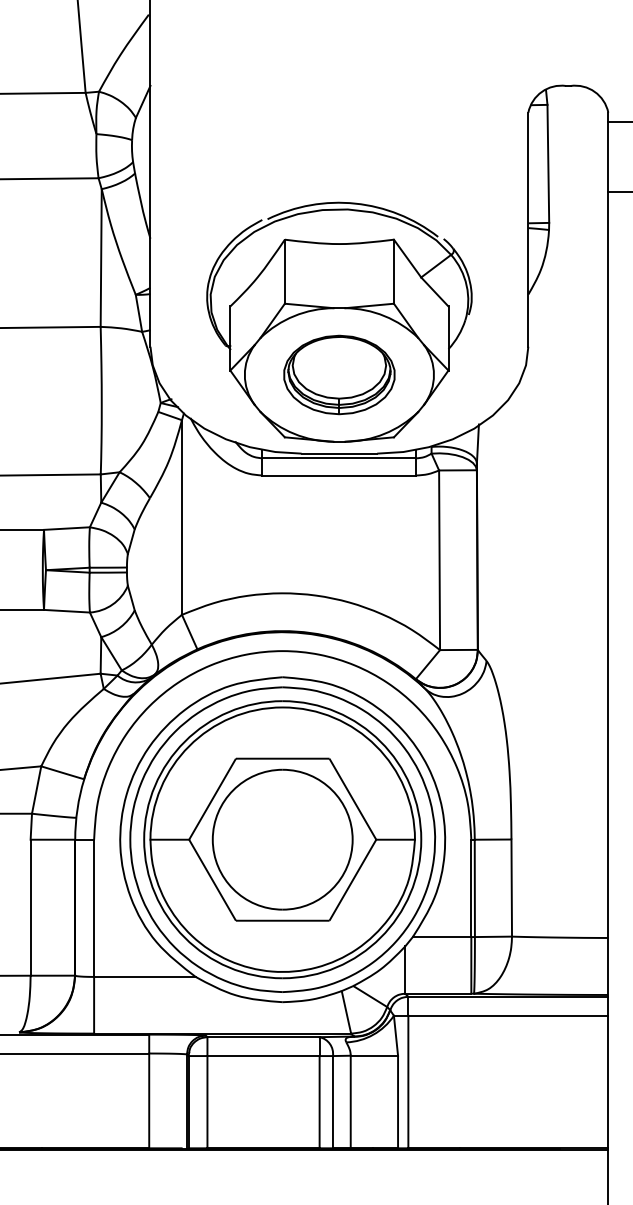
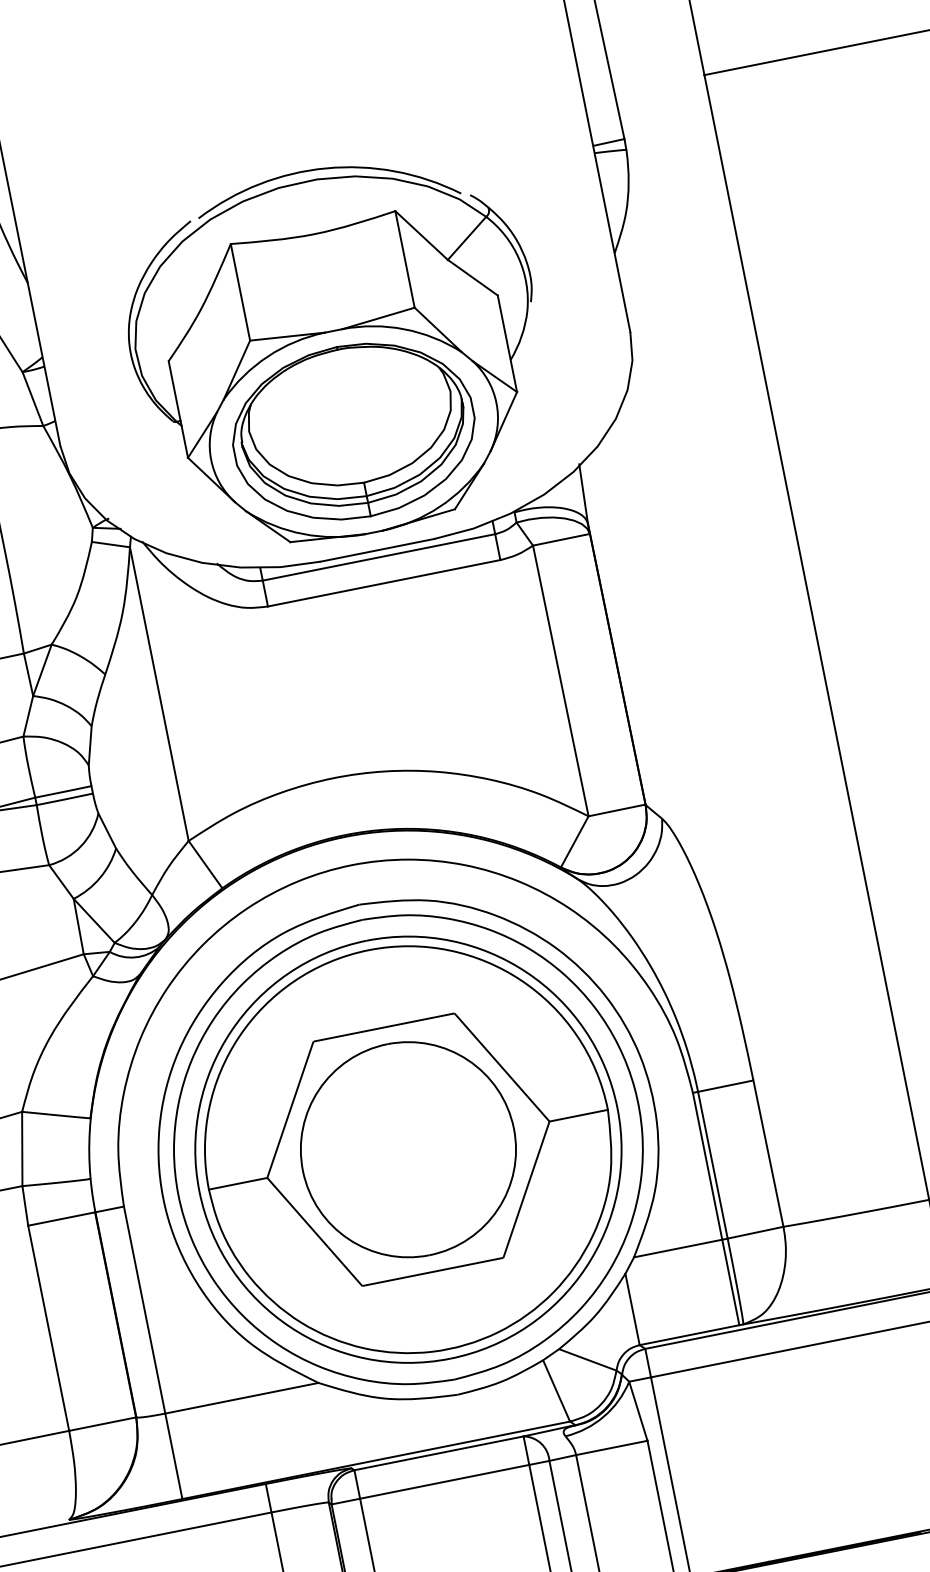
part: (339, 374) -> (353, 430), size x1.43

